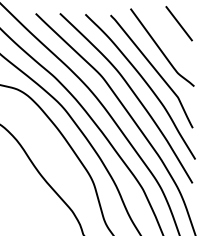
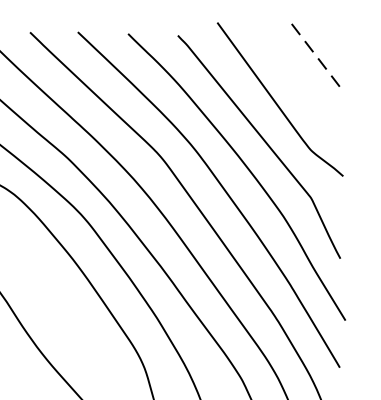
line: (179, 23) -> (314, 51), solid -> dashed

